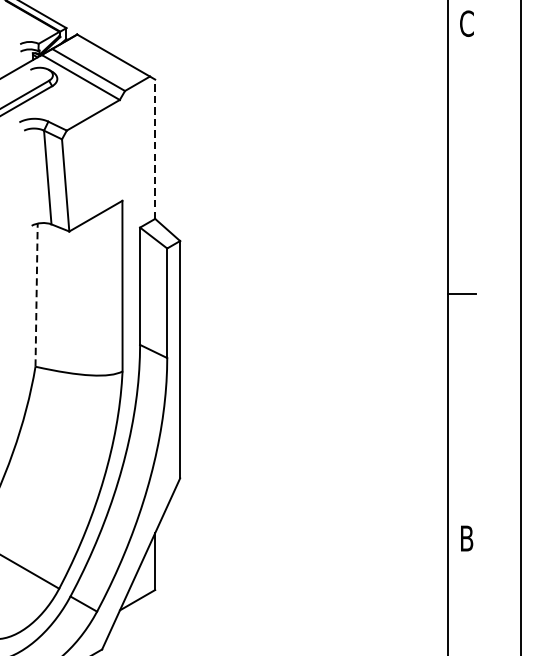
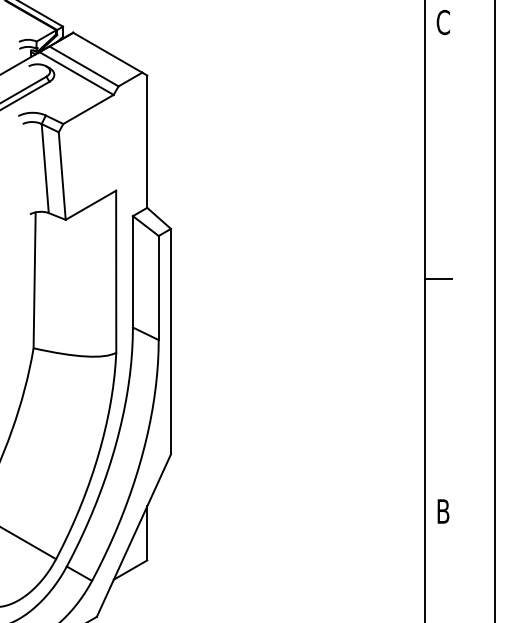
line: (155, 149) -> (147, 141), dashed -> solid
line: (36, 295) -> (34, 280), dashed -> solid

